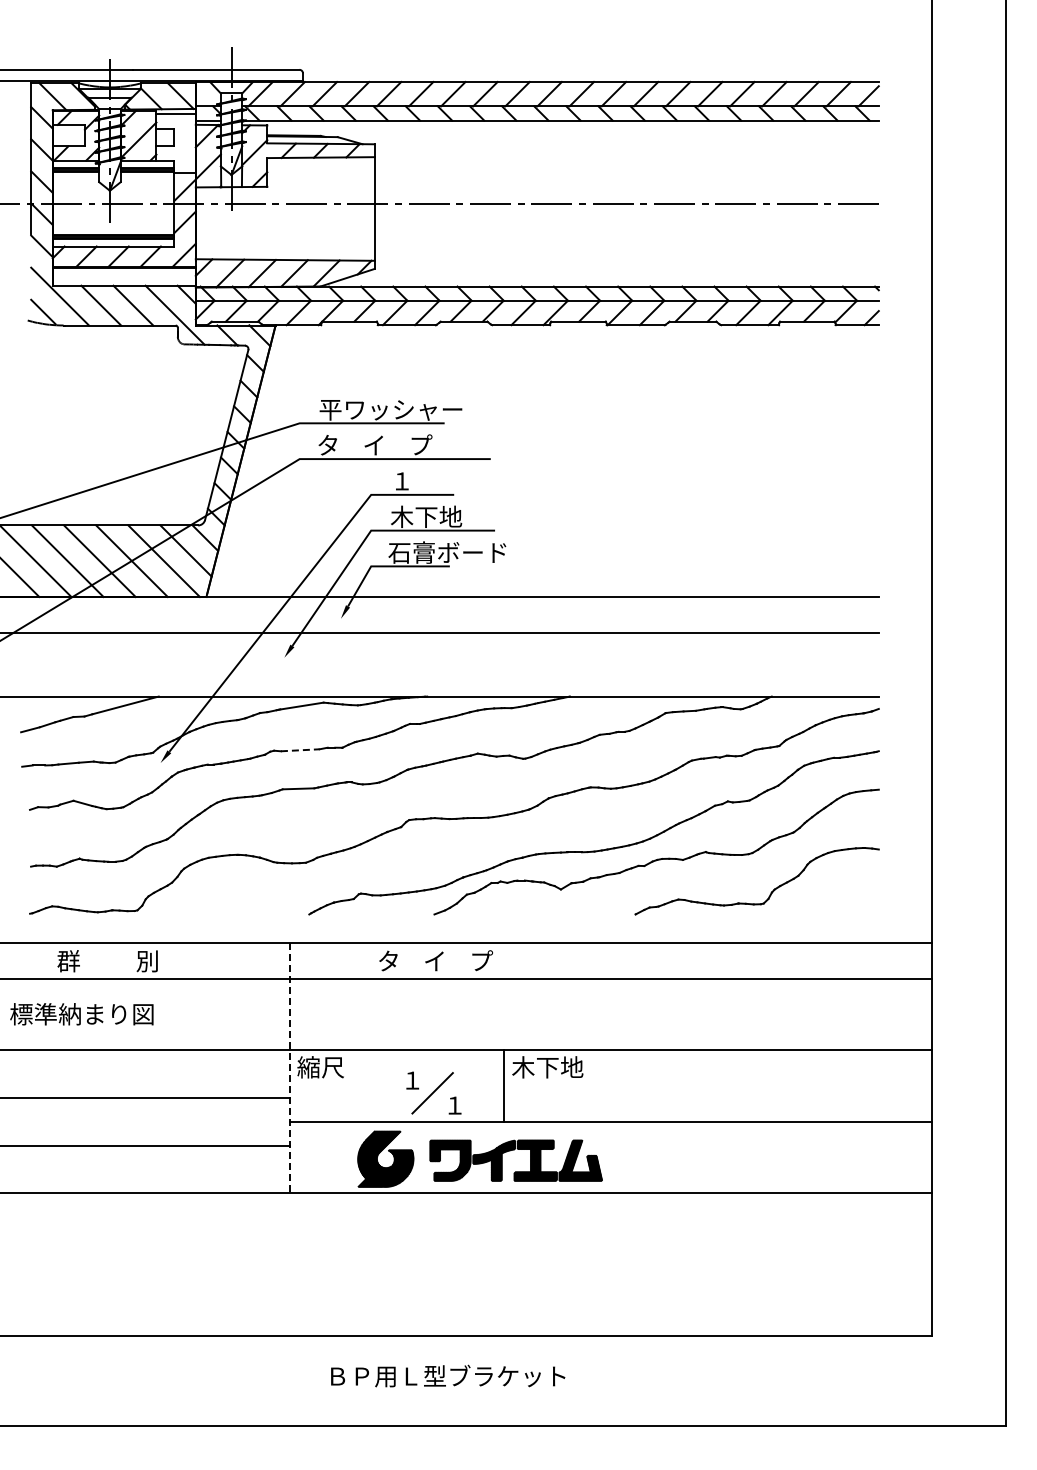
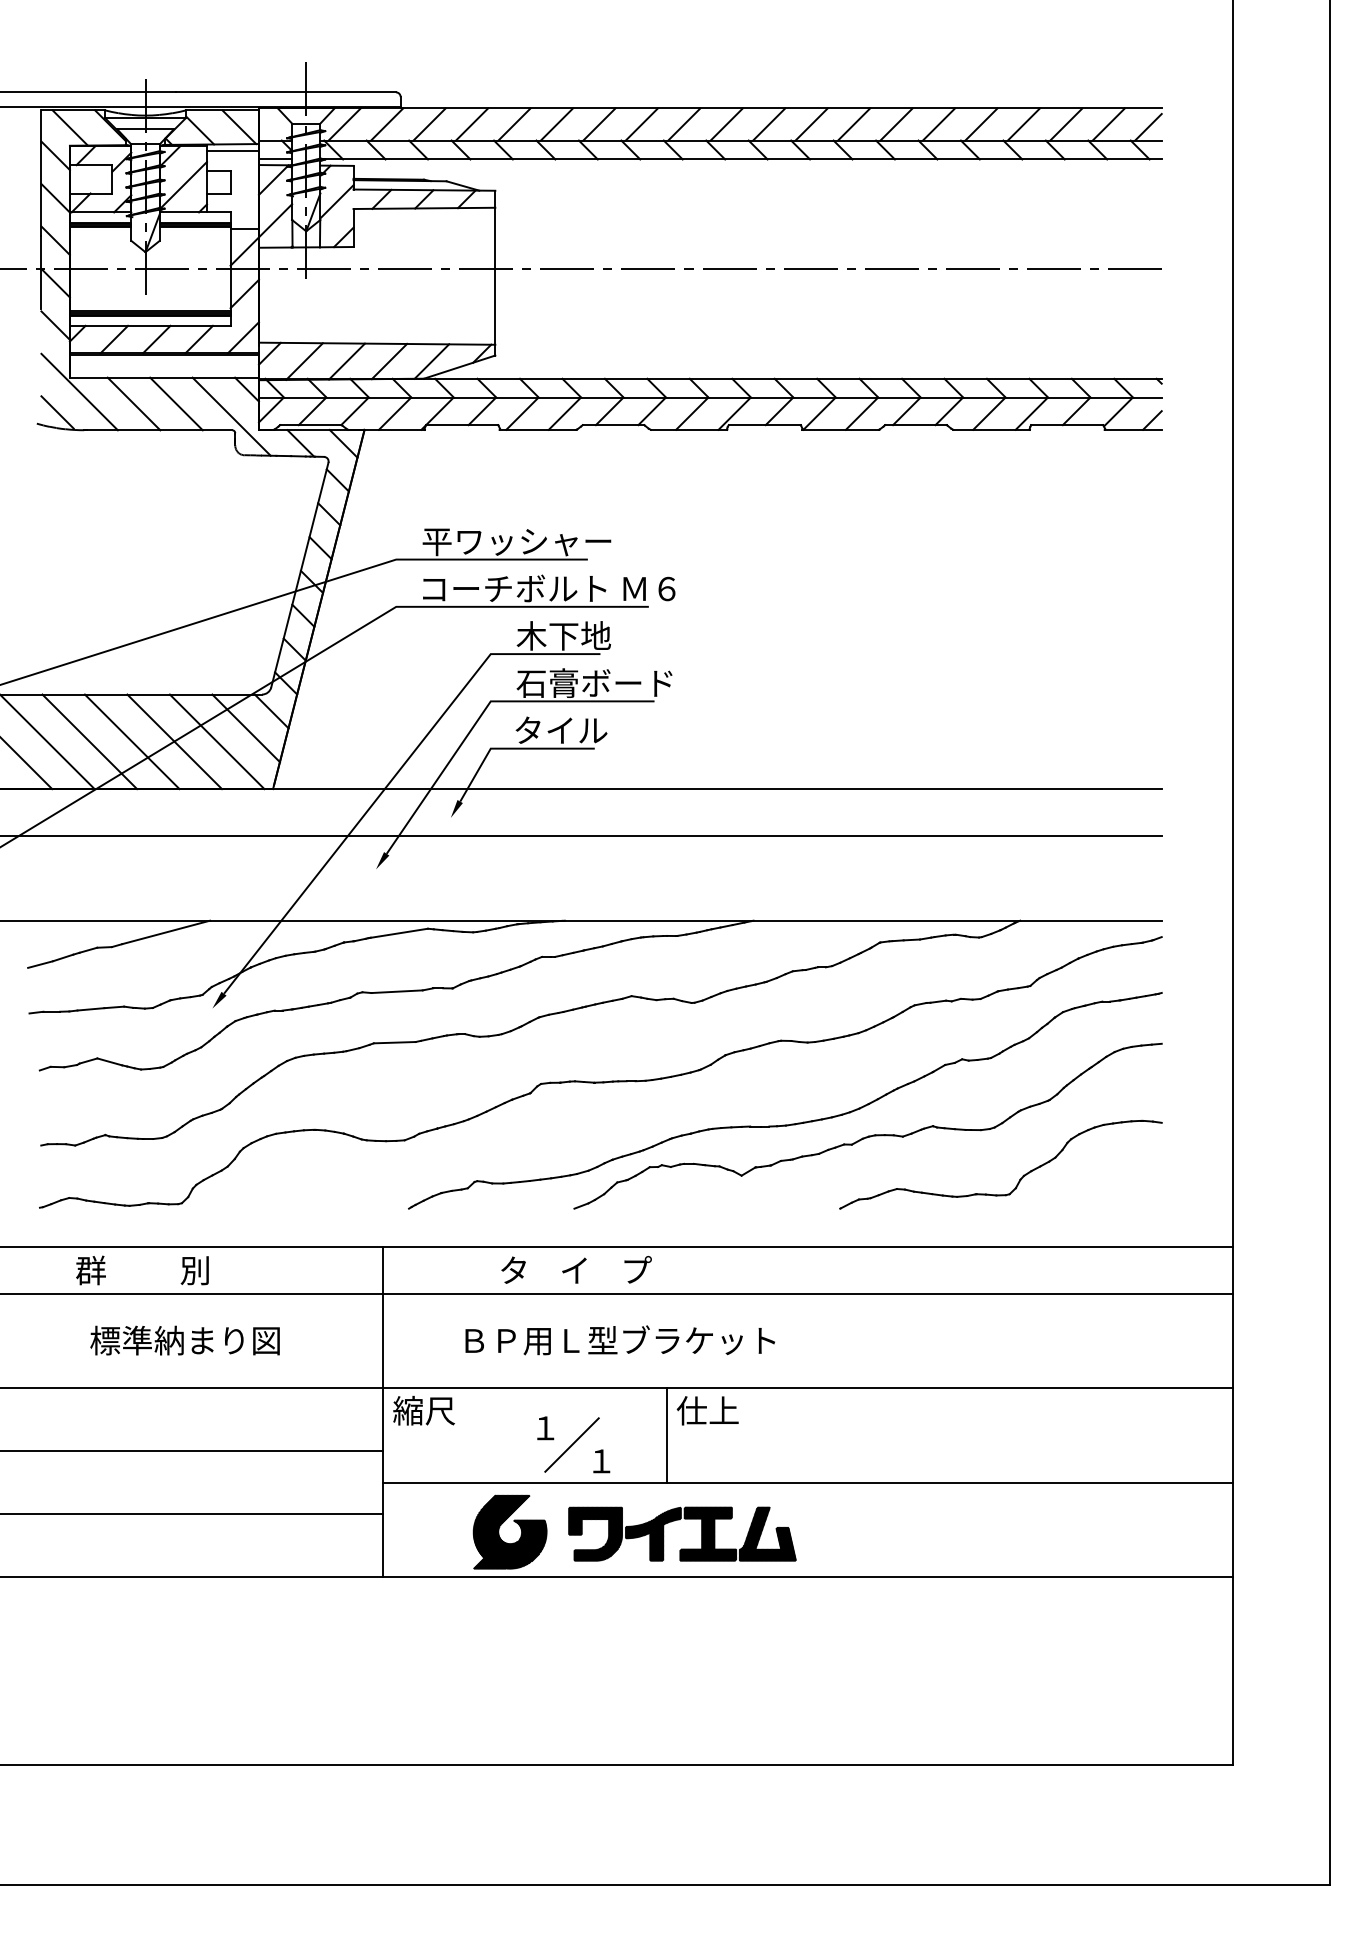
text: (414, 444) -> (548, 587), タ    イ    プ -> コーチボルト Ｍ６
text: (426, 480) -> (563, 635), １ -> 木下地
text: (449, 516) -> (594, 682), 木下地 -> 石膏ボード
text: (447, 552) -> (591, 730), 石膏ボード -> タイル
line: (300, 750) -> (397, 991), dashed -> solid
text: (81, 1014) -> (184, 1340), moved
text: (547, 1067) -> (723, 1410), 木下地 -> 仕上
line: (289, 1068) -> (382, 1412), dashed -> solid
text: (448, 1375) -> (620, 1339), moved

